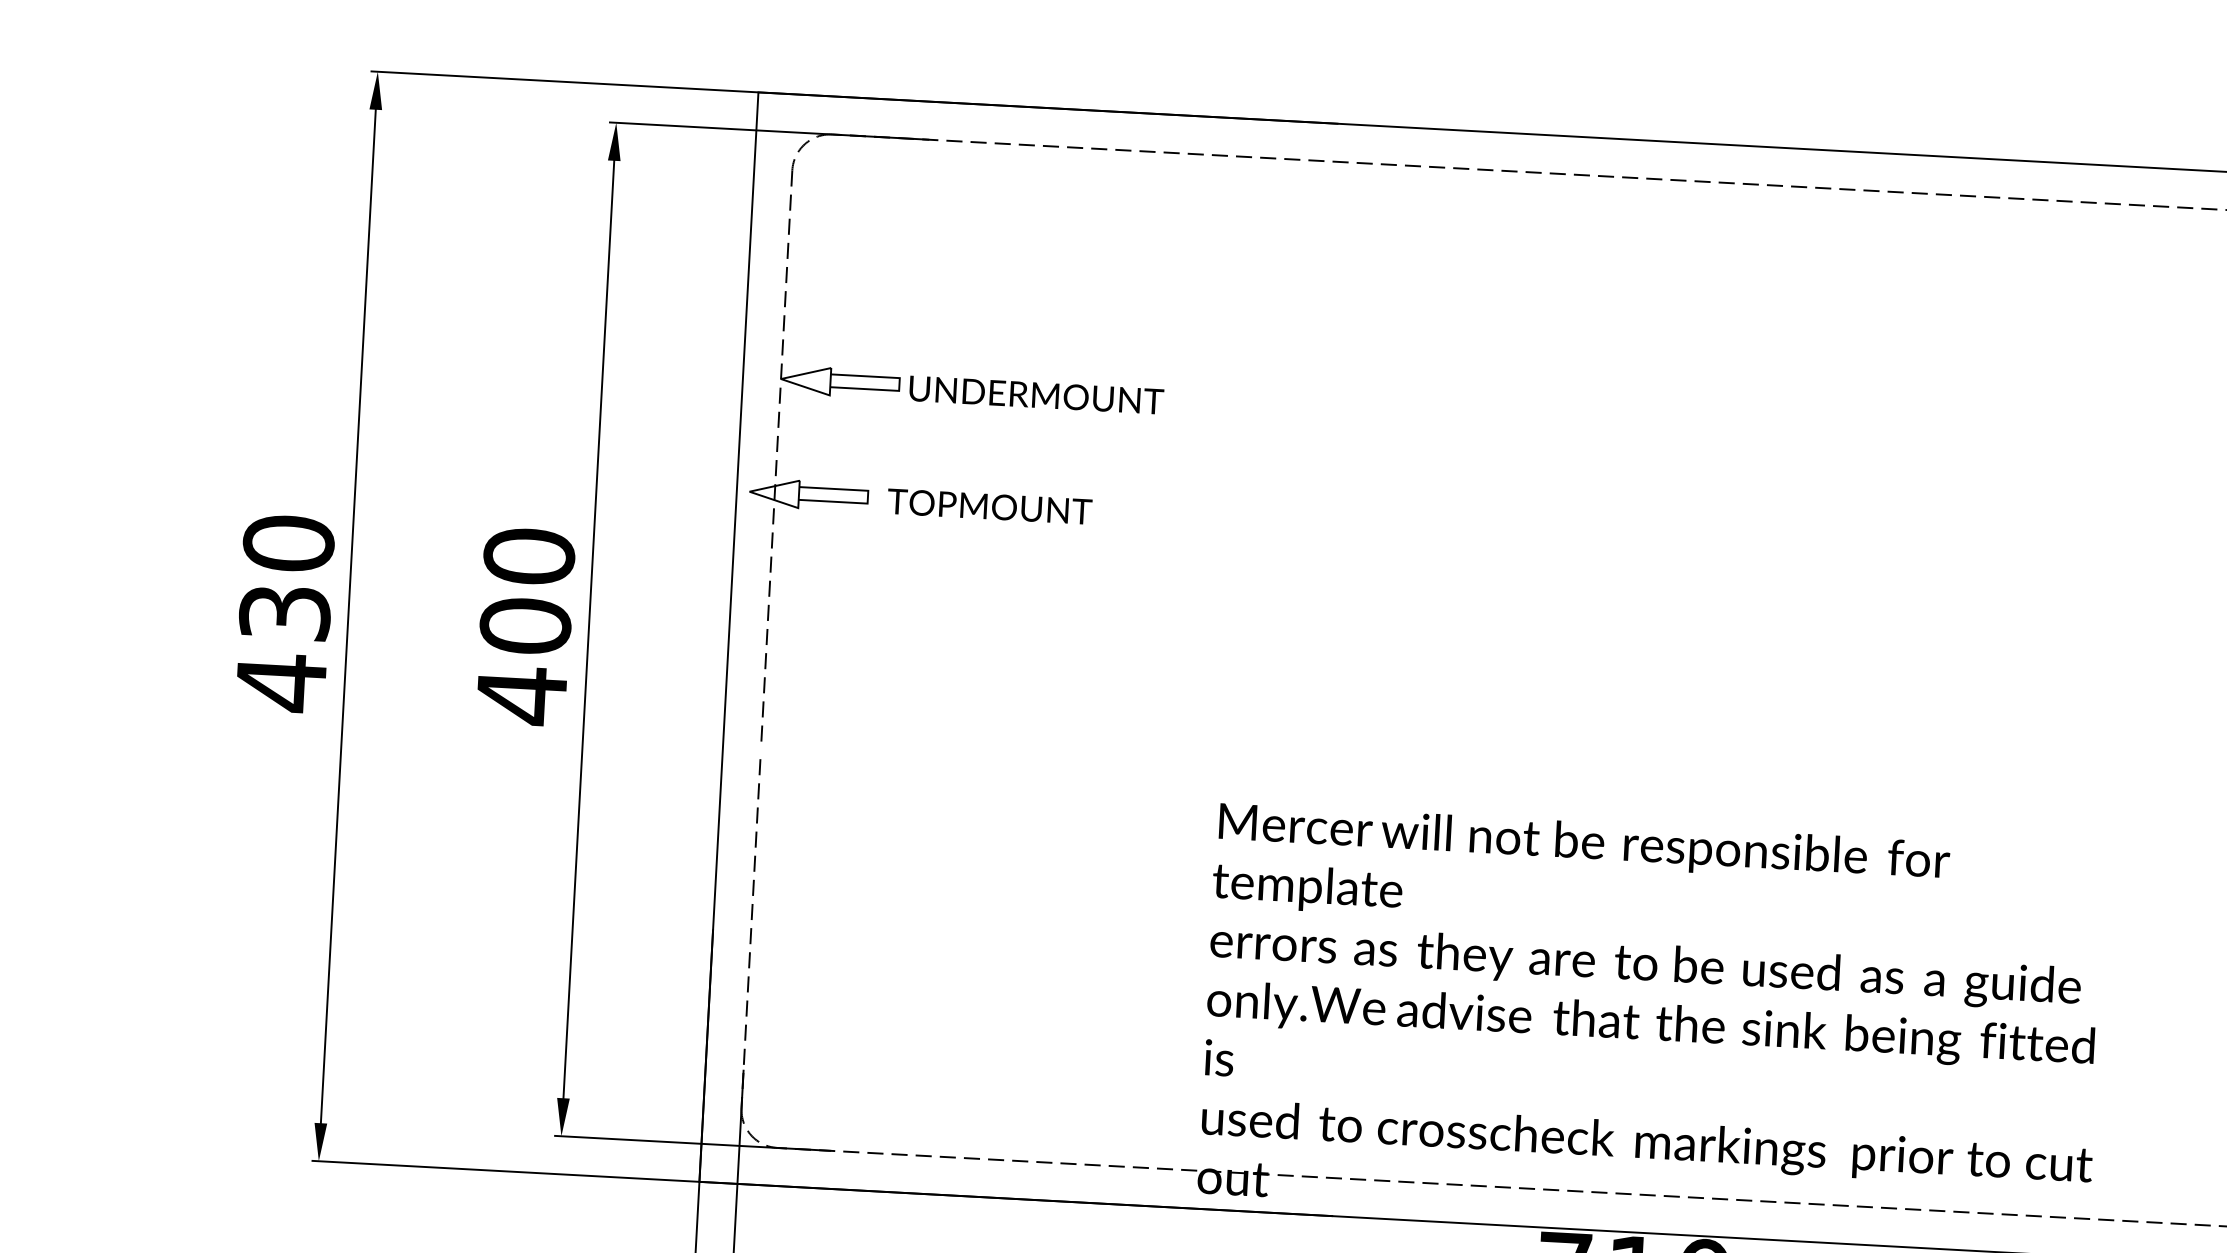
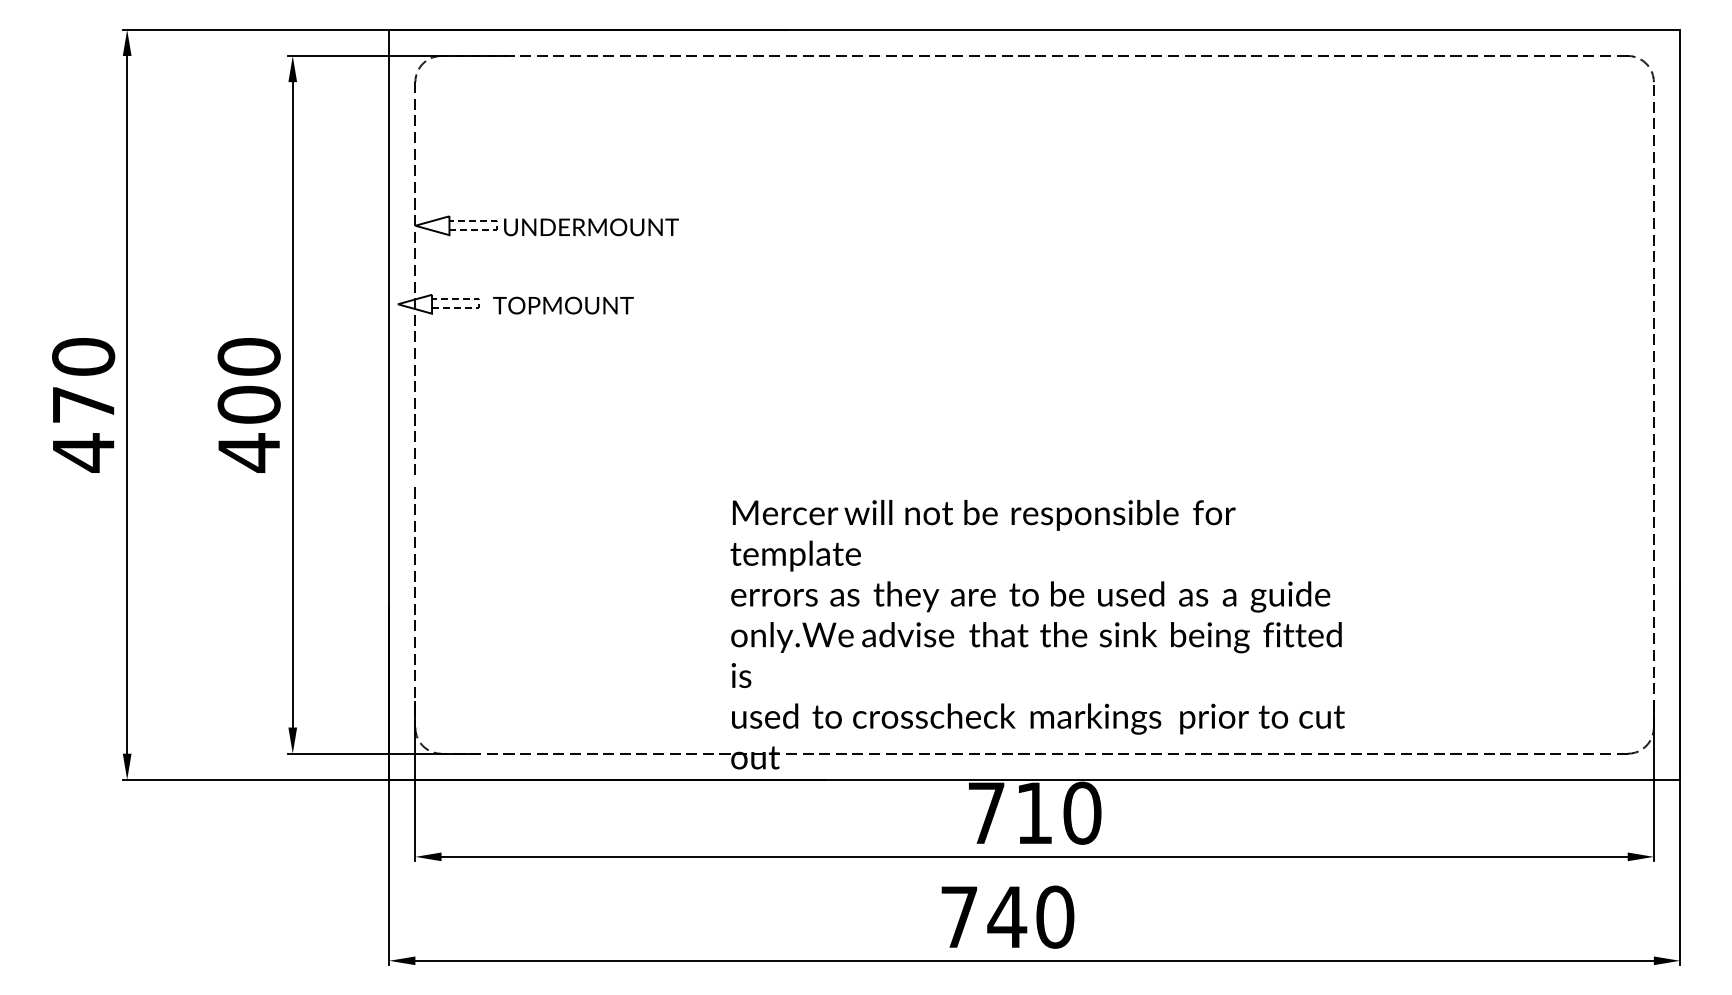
line: (898, 383) -> (496, 224), solid -> dashed
line: (868, 497) -> (479, 303), solid -> dashed
text: (284, 612) -> (83, 404), 430 -> 470

